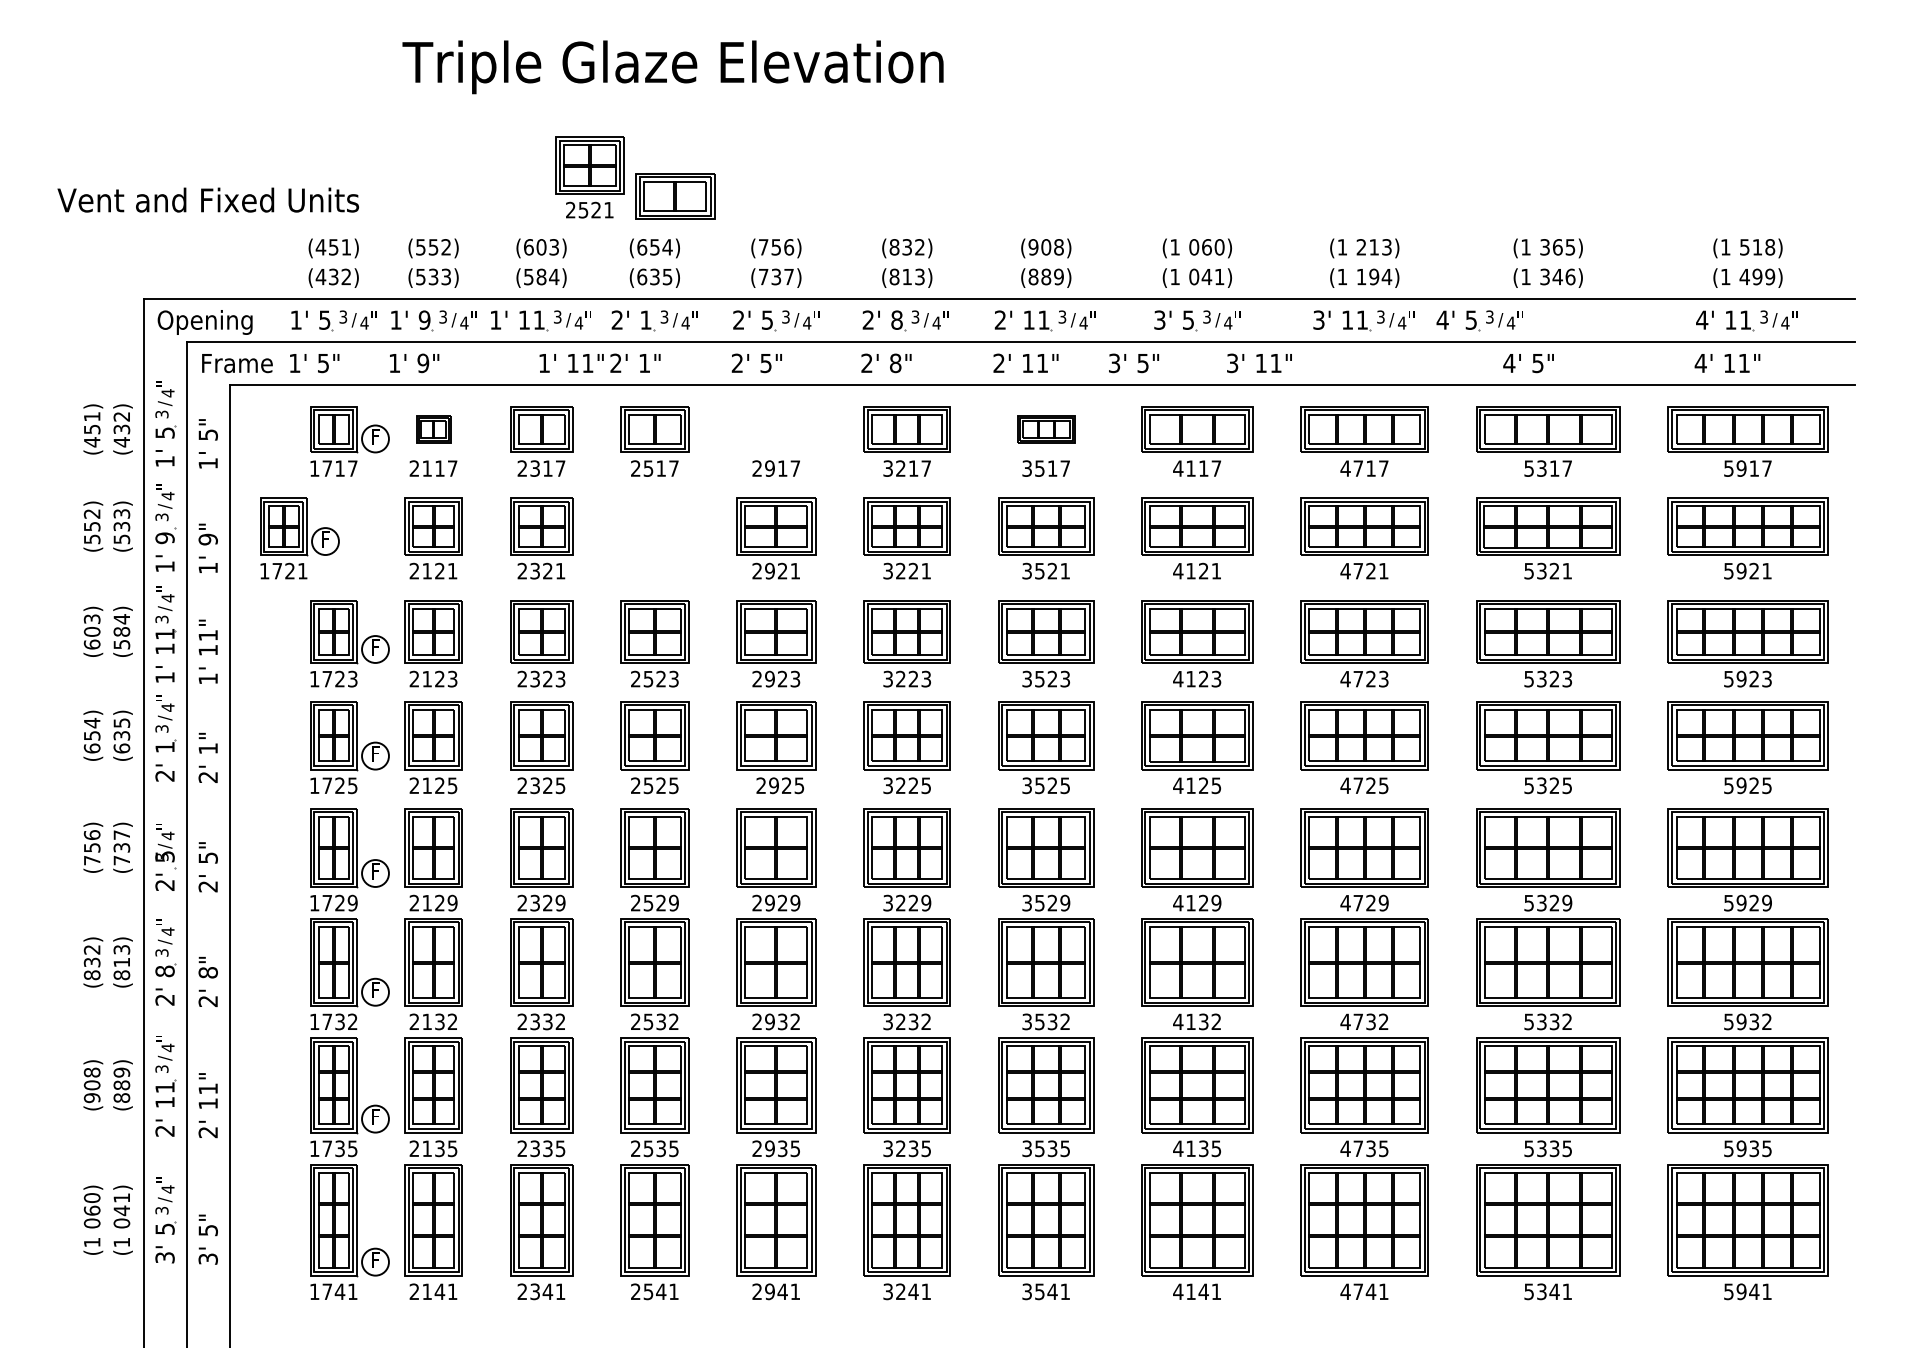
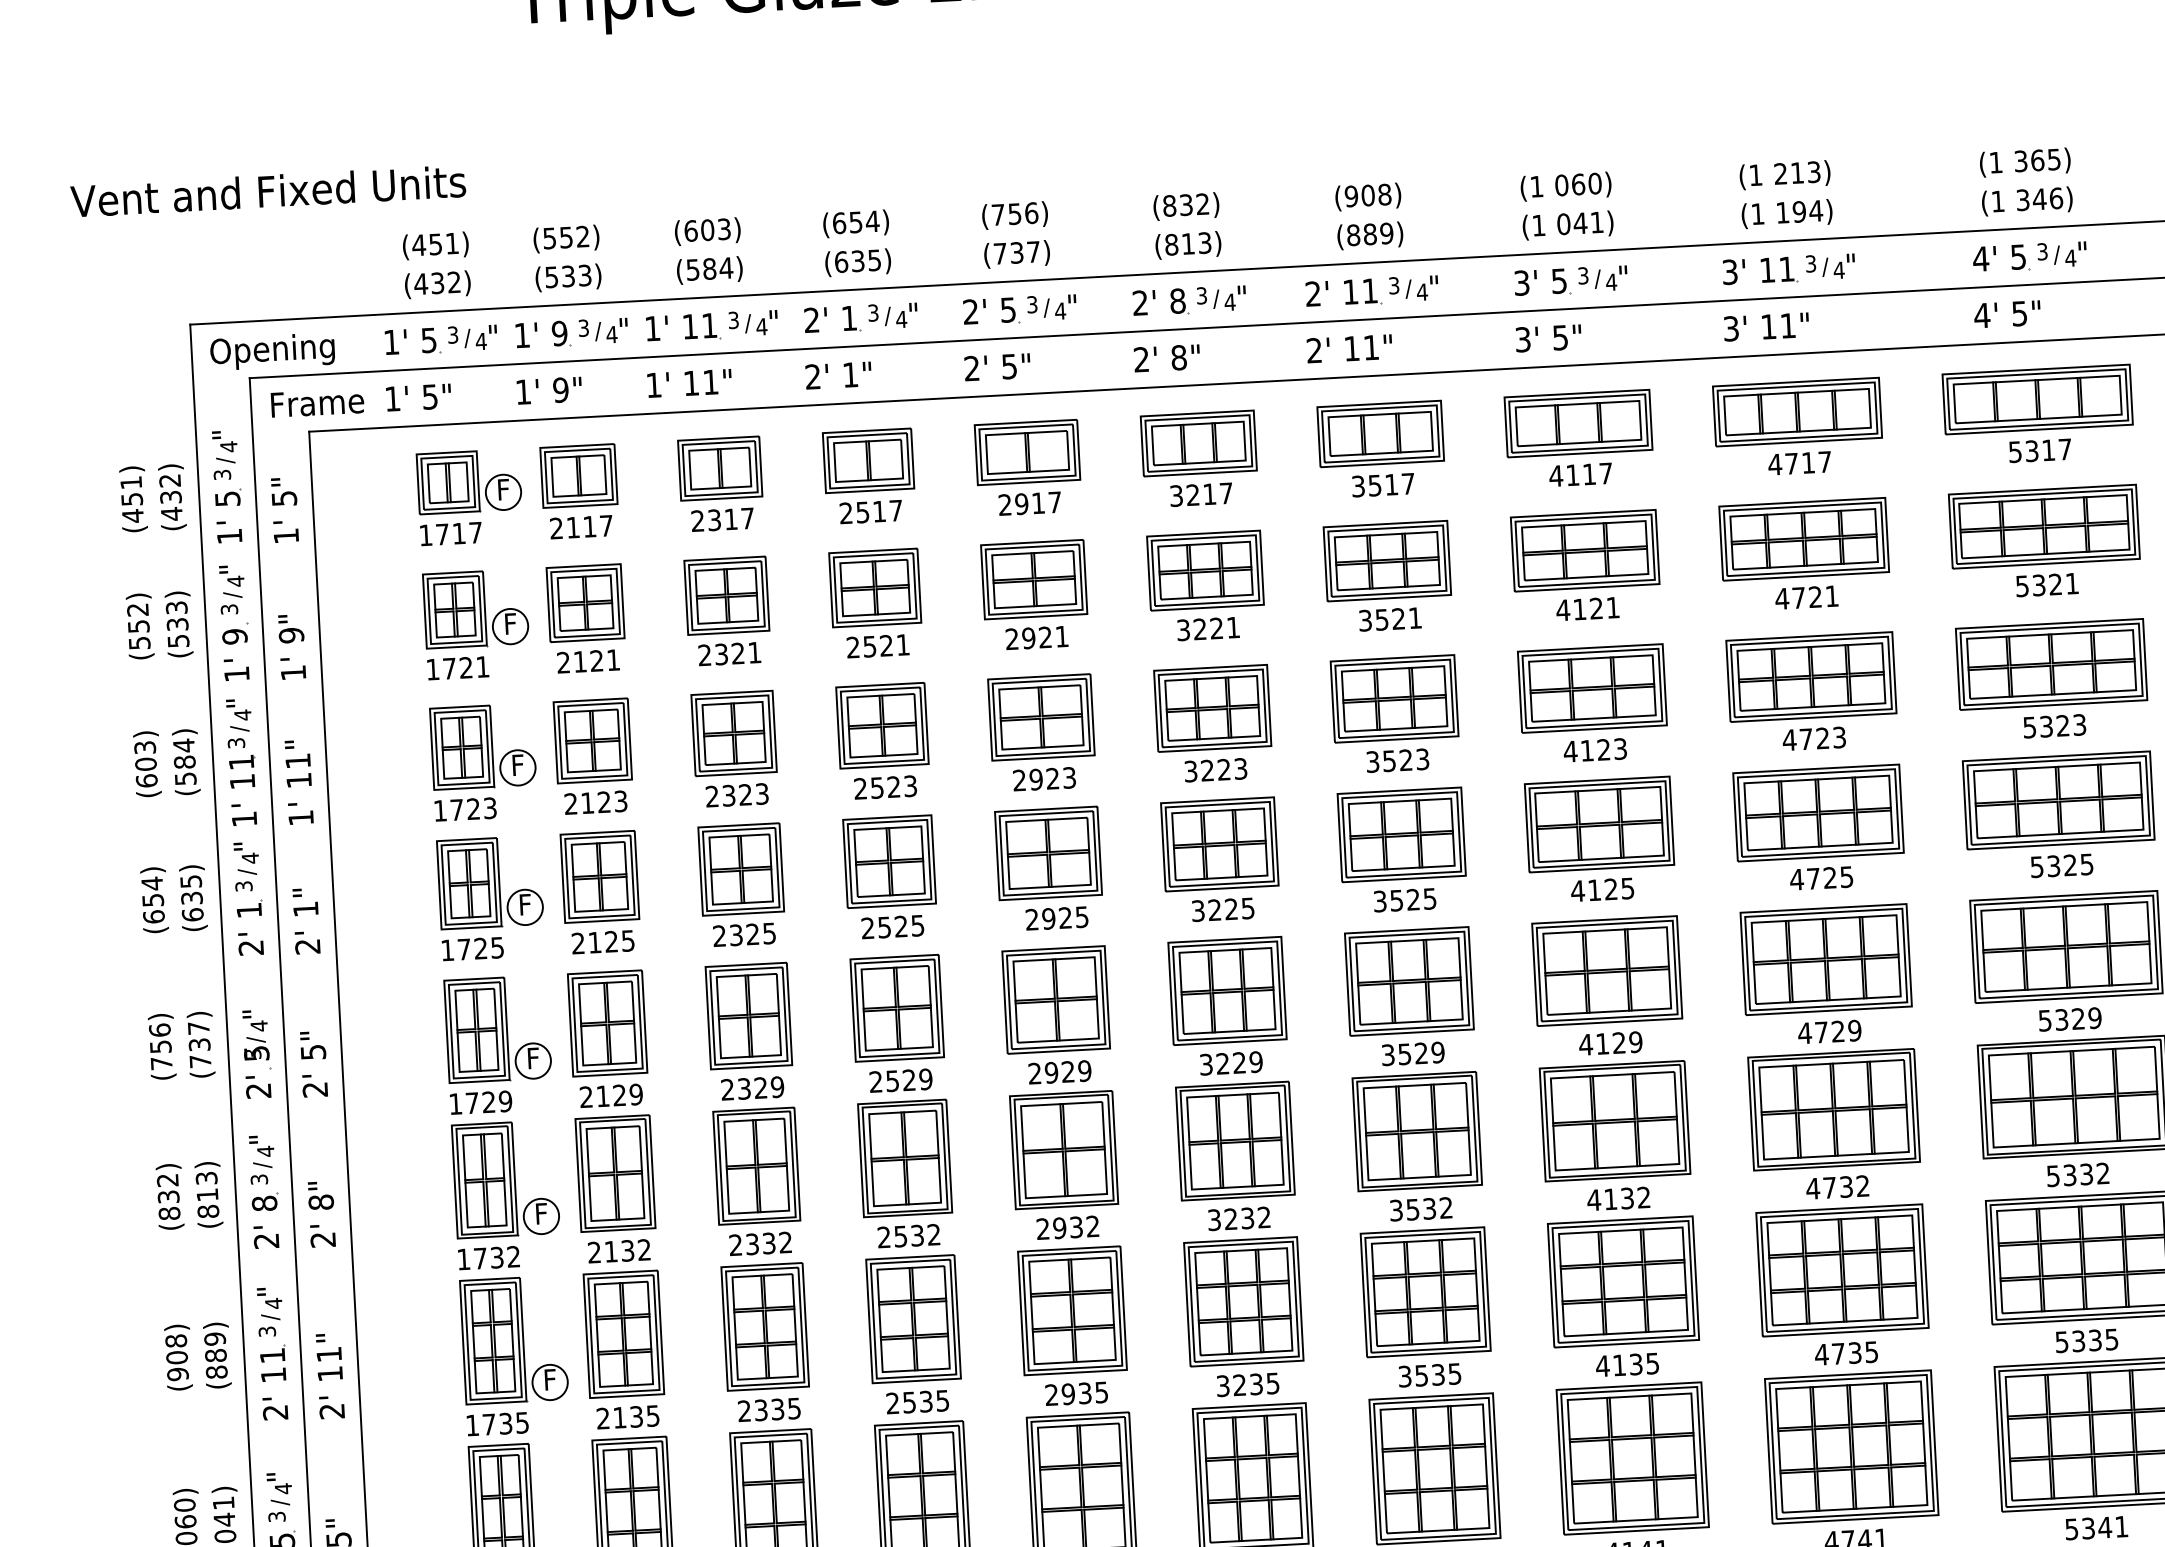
part: (589, 177) -> (875, 603), moved
part: (675, 196) -> (1027, 452), moved
part: (1479, 320) -> (2029, 256), moved
text: (571, 363) -> (689, 383), moved
text: (1134, 363) -> (1549, 338), moved
text: (1259, 363) -> (1766, 327), moved
part: (433, 429) -> (578, 476), size x1.67
part: (1046, 429) -> (1380, 433), size x1.67
part: (299, 538) -> (476, 624), moved

